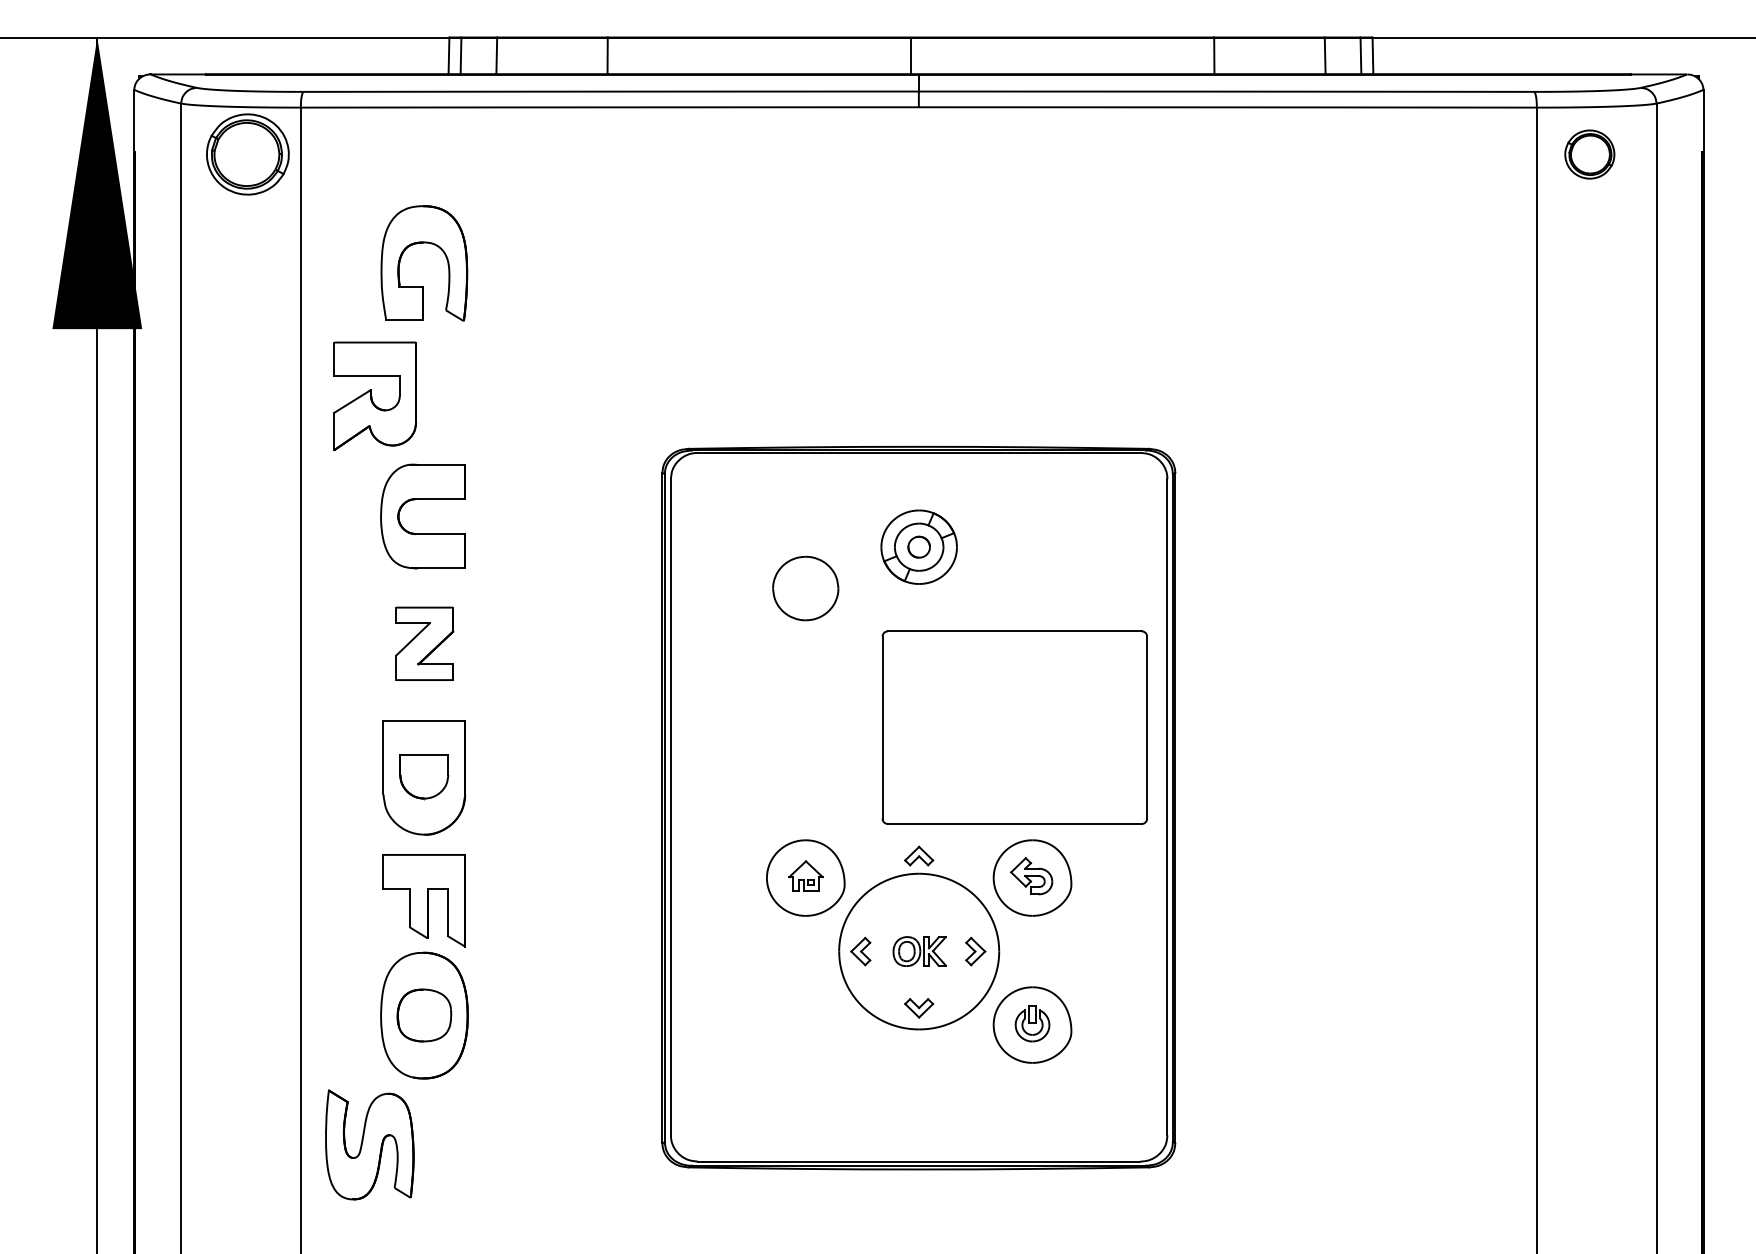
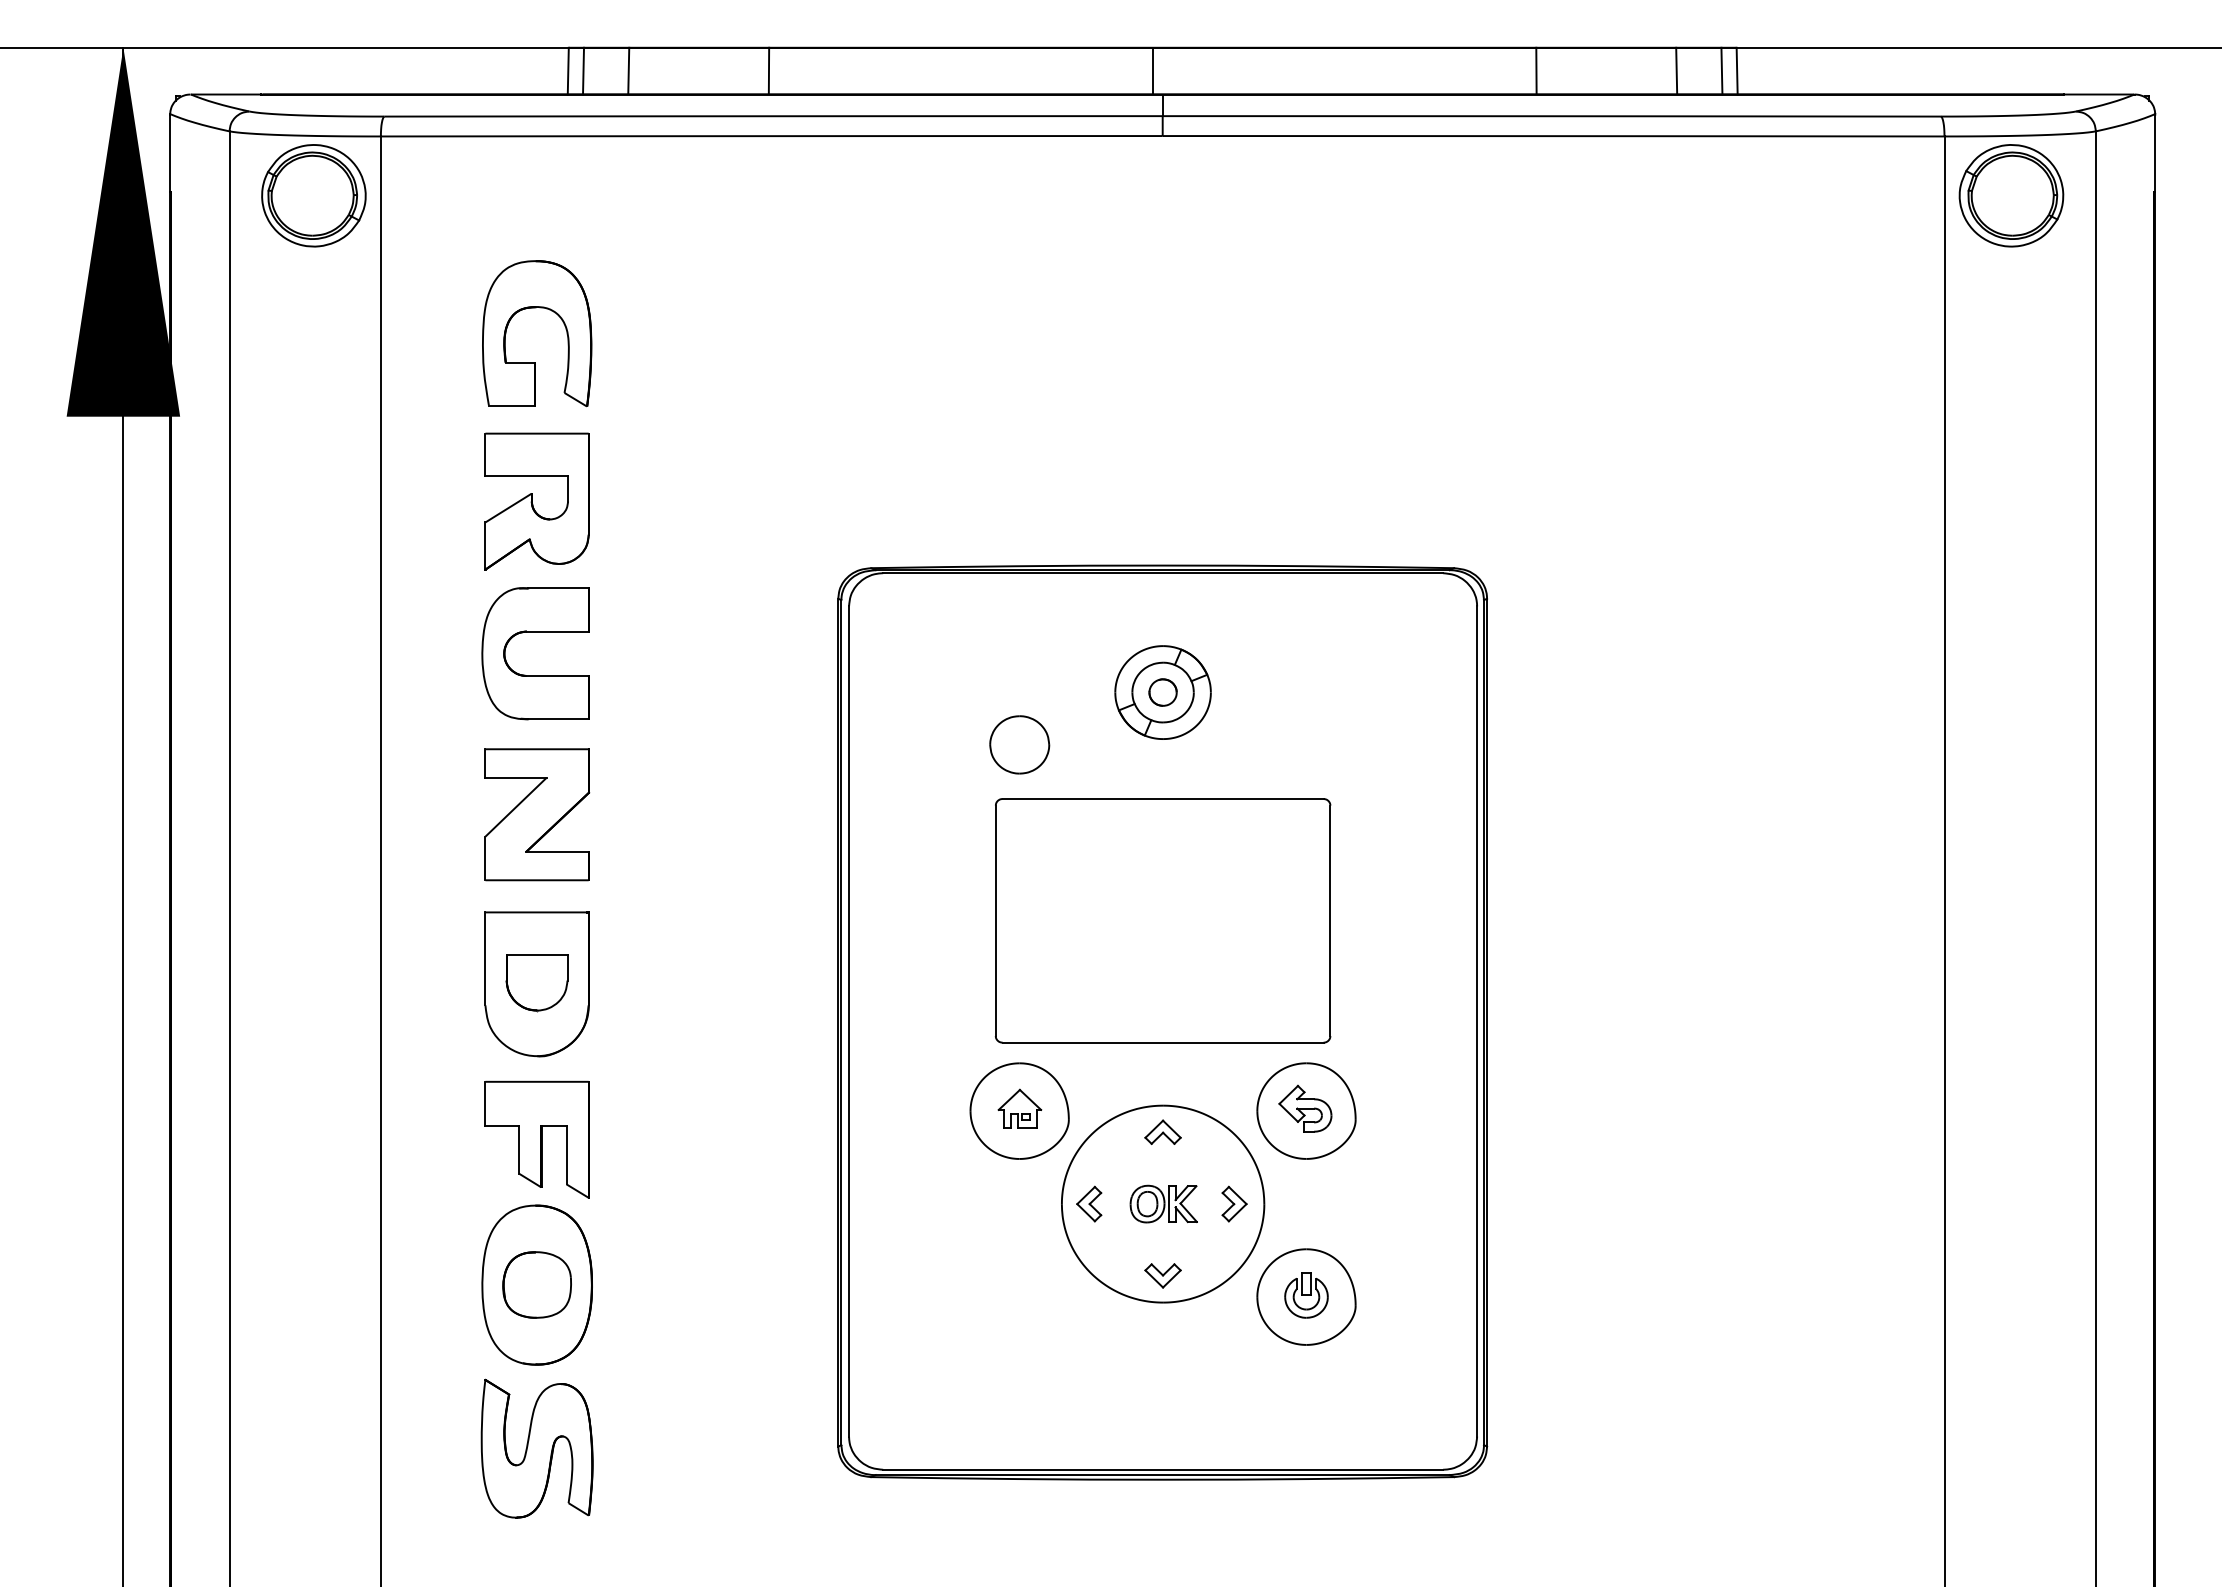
part: (1589, 154) -> (2011, 195), size x1.67
part: (374, 396) -> (536, 501), moved
part: (805, 588) -> (1019, 744), size x0.71
part: (424, 643) -> (537, 814), size x1.43
part: (1014, 727) -> (1162, 920), moved
part: (918, 855) -> (1162, 1131), moved
part: (369, 1144) -> (536, 1448), moved

